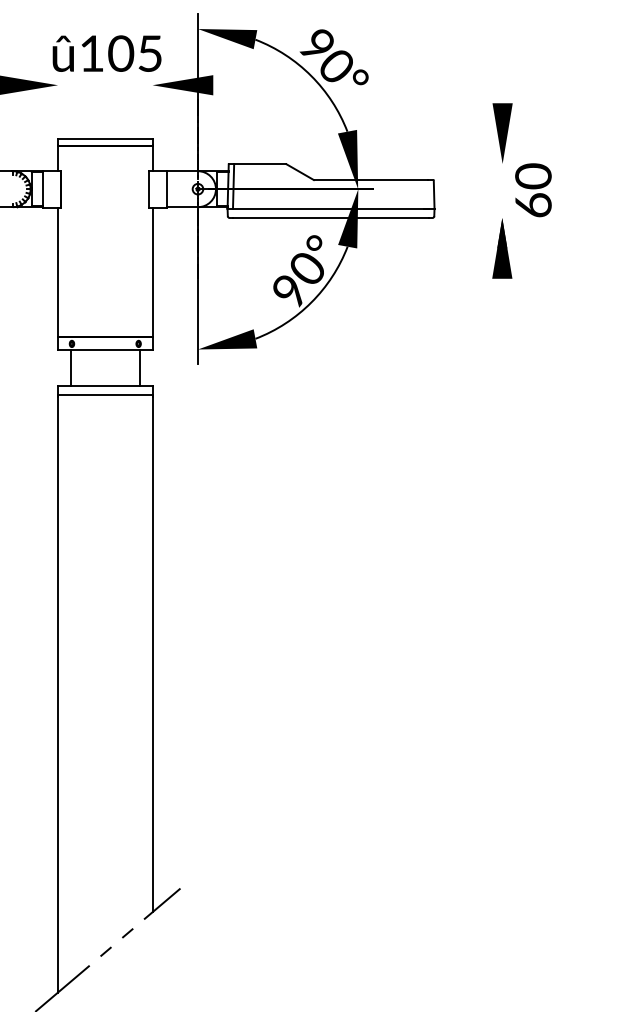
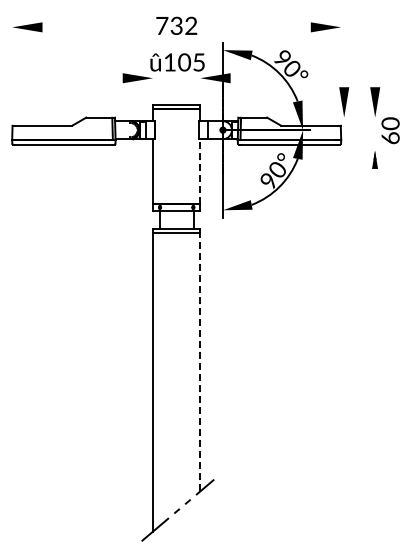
part: (441, 131) -> (344, 101), added
part: (501, 247) -> (374, 159), size x0.6
line: (152, 271) -> (200, 171), solid -> dashed
line: (152, 654) -> (200, 362), solid -> dashed

